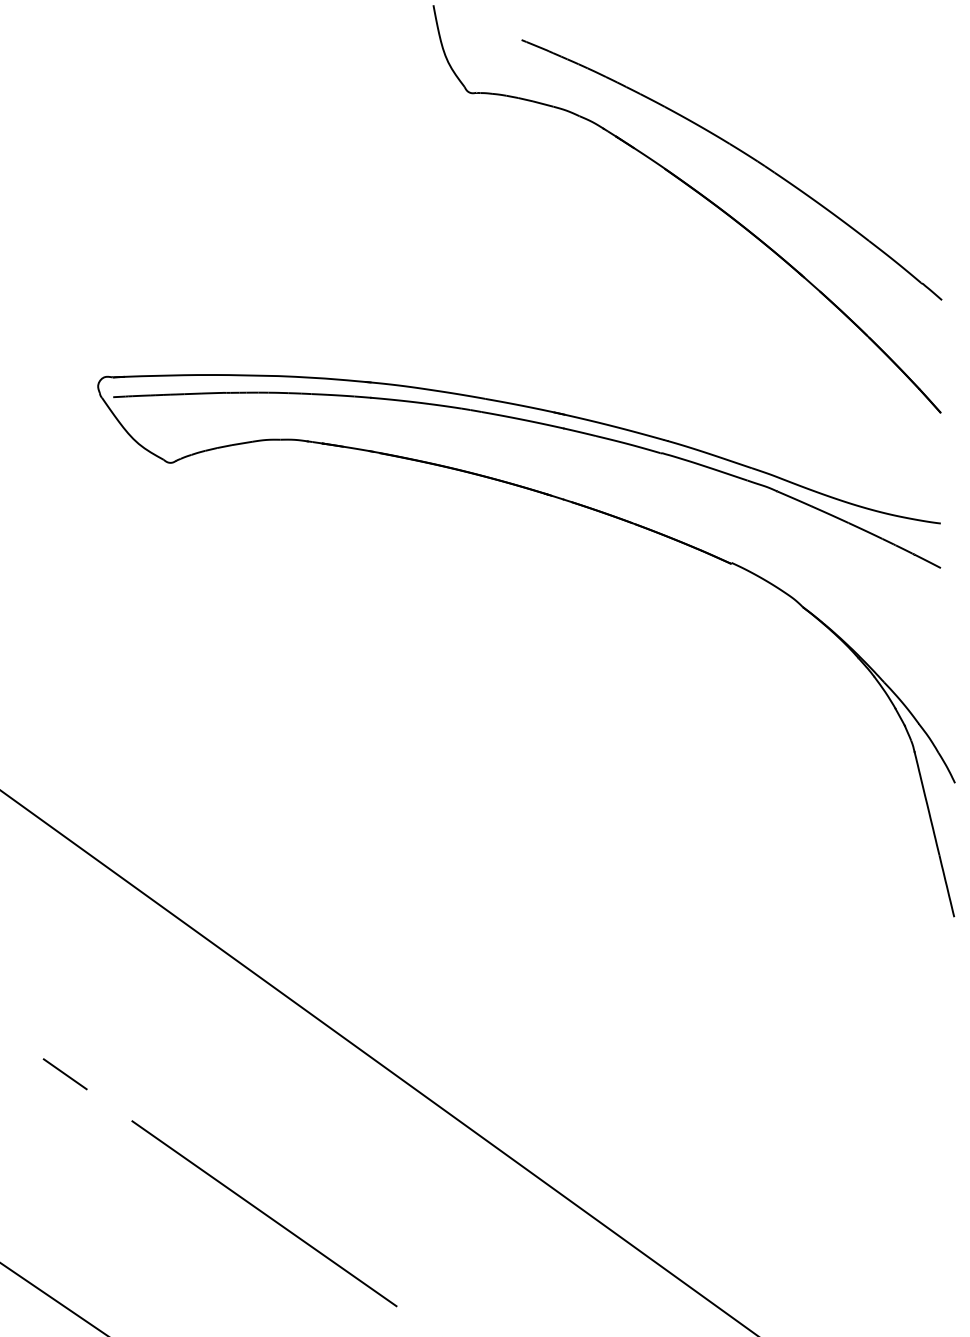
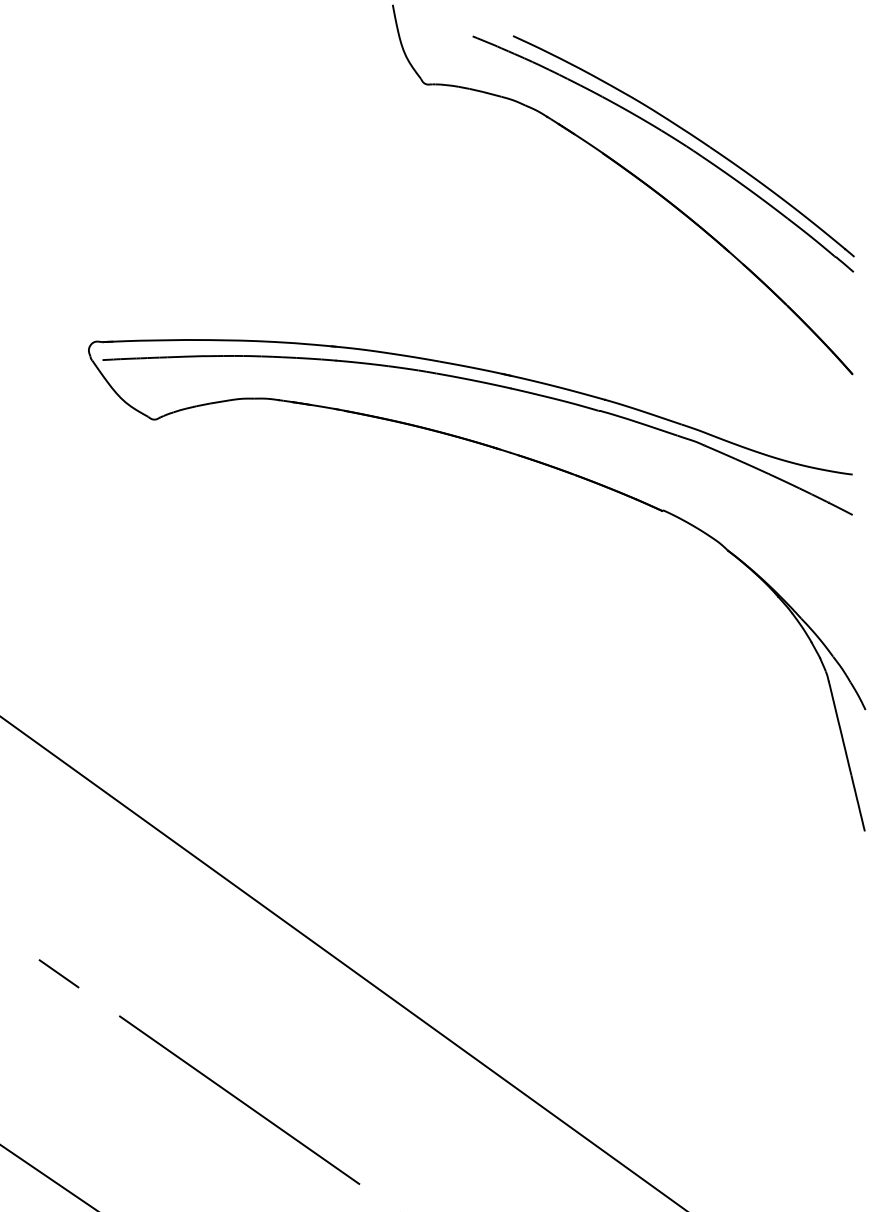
part: (763, 150) -> (691, 136), added

